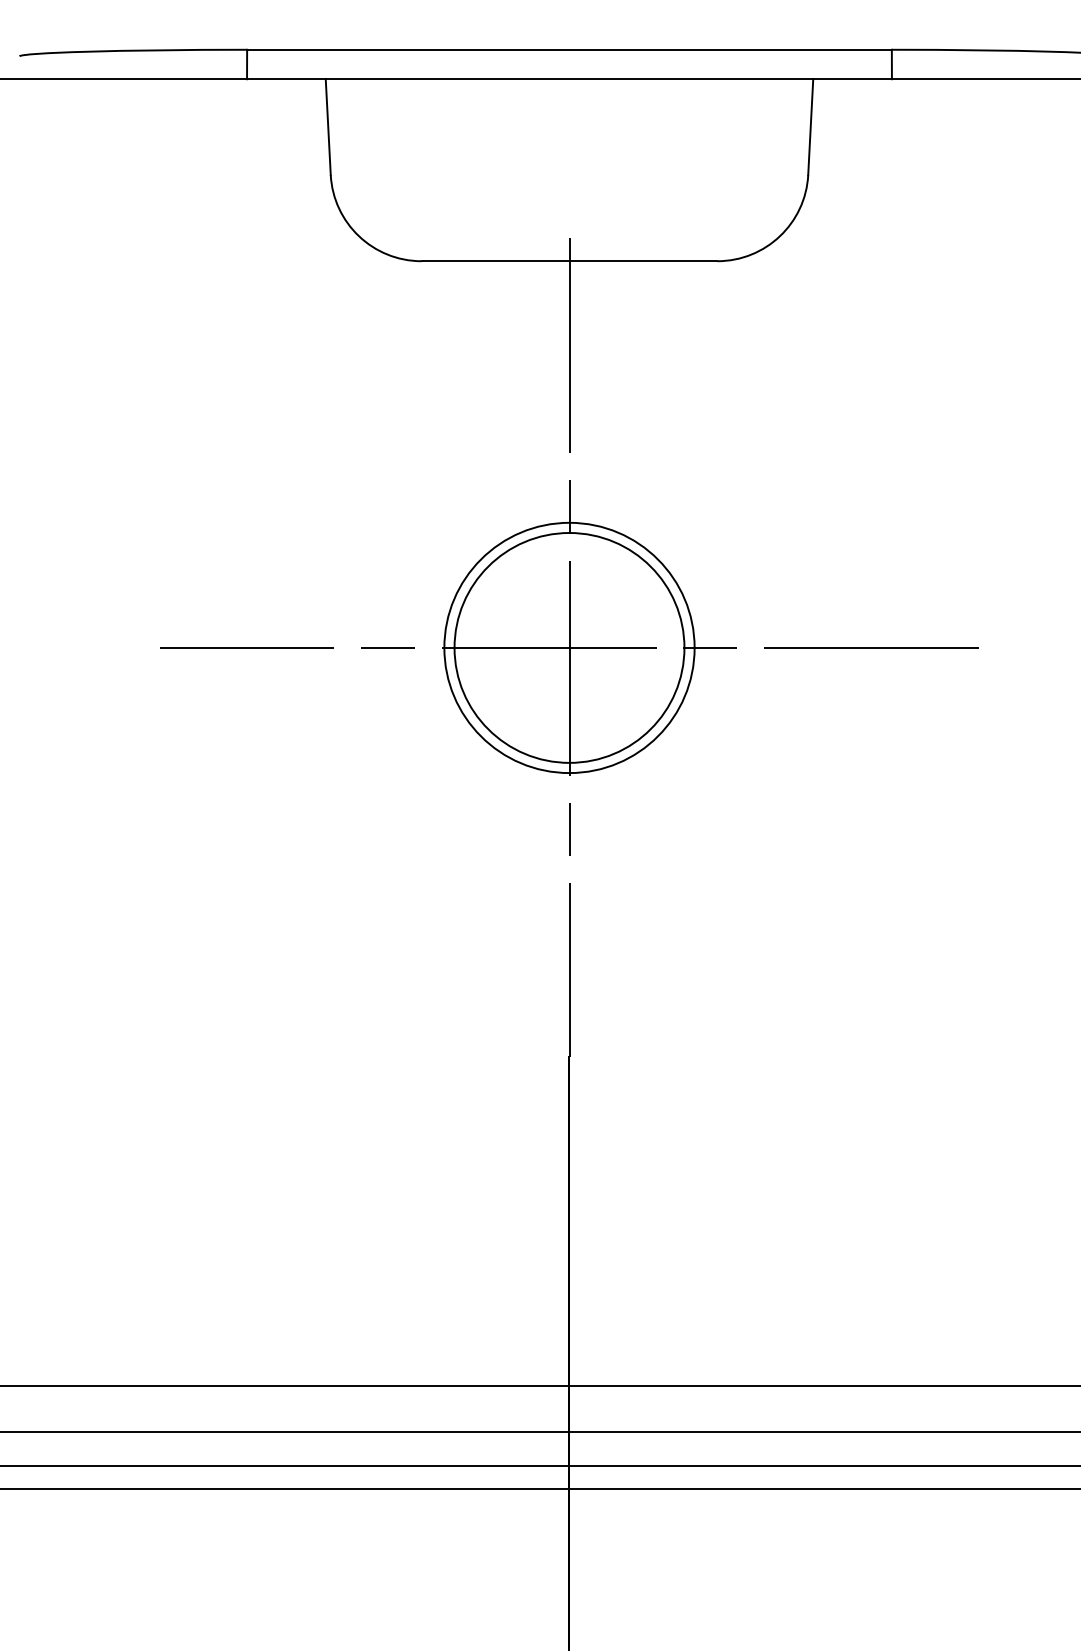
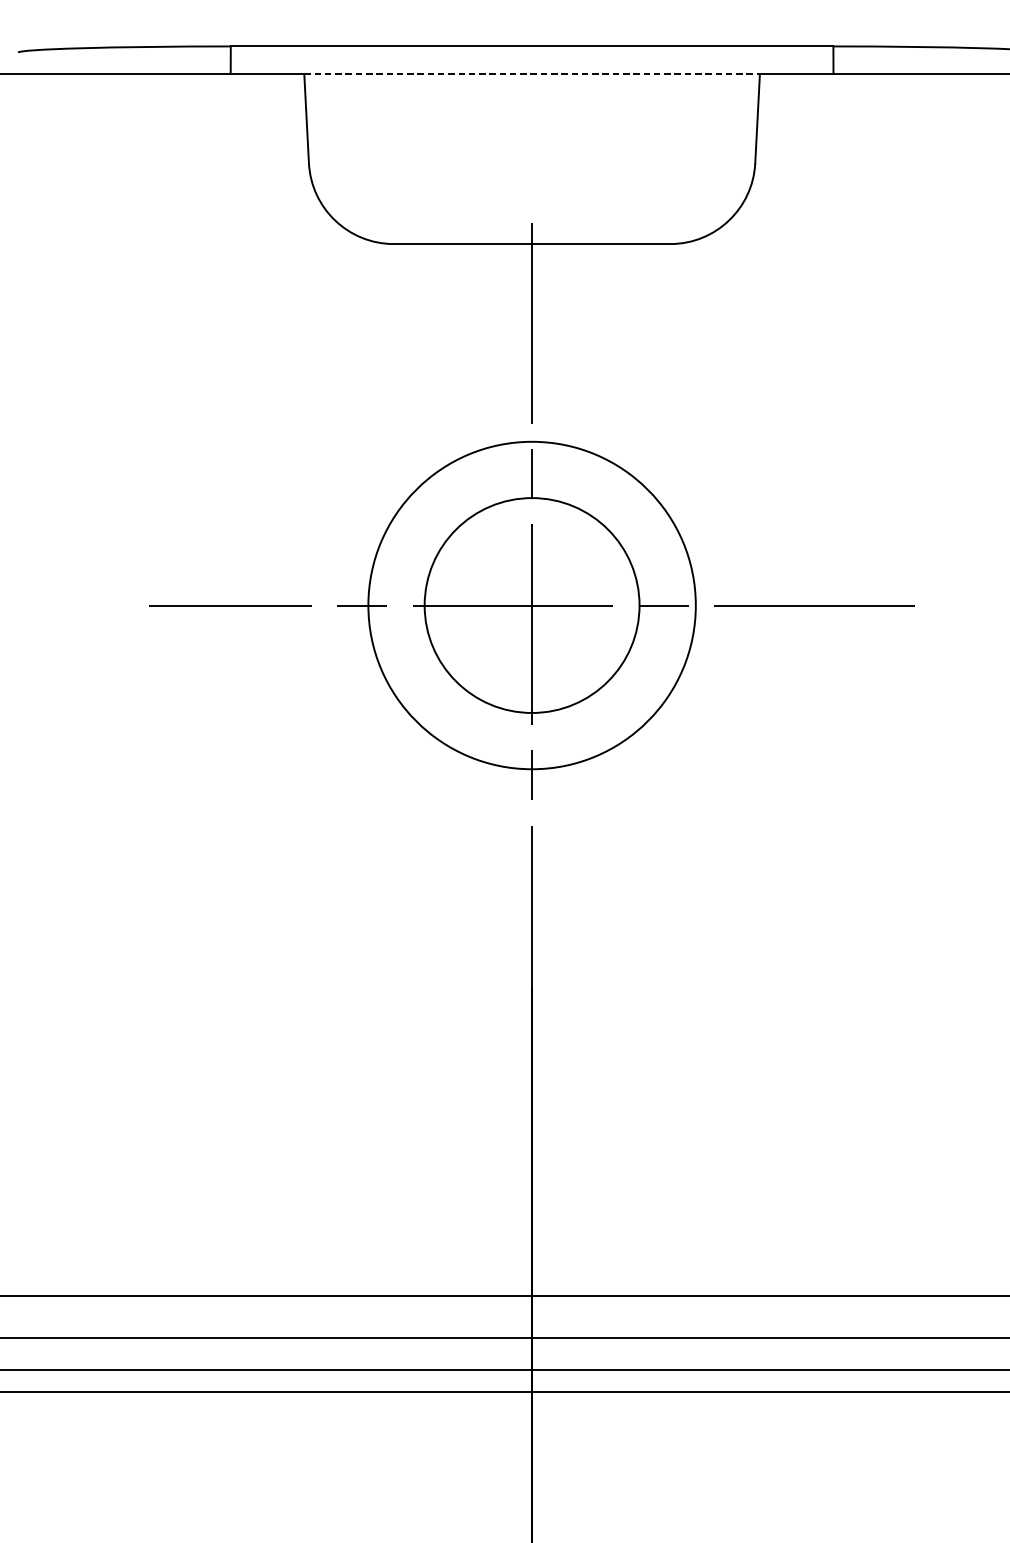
line: (569, 79) -> (532, 74), solid -> dashed
circle: (569, 647) -> (532, 605), size x1.4

